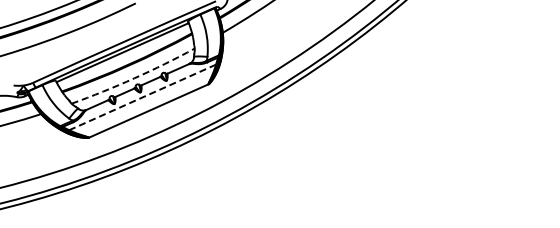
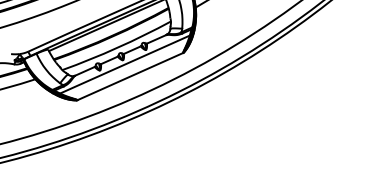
arc: (134, 78) -> (117, 47), dashed -> solid
line: (142, 97) -> (124, 64), dashed -> solid

